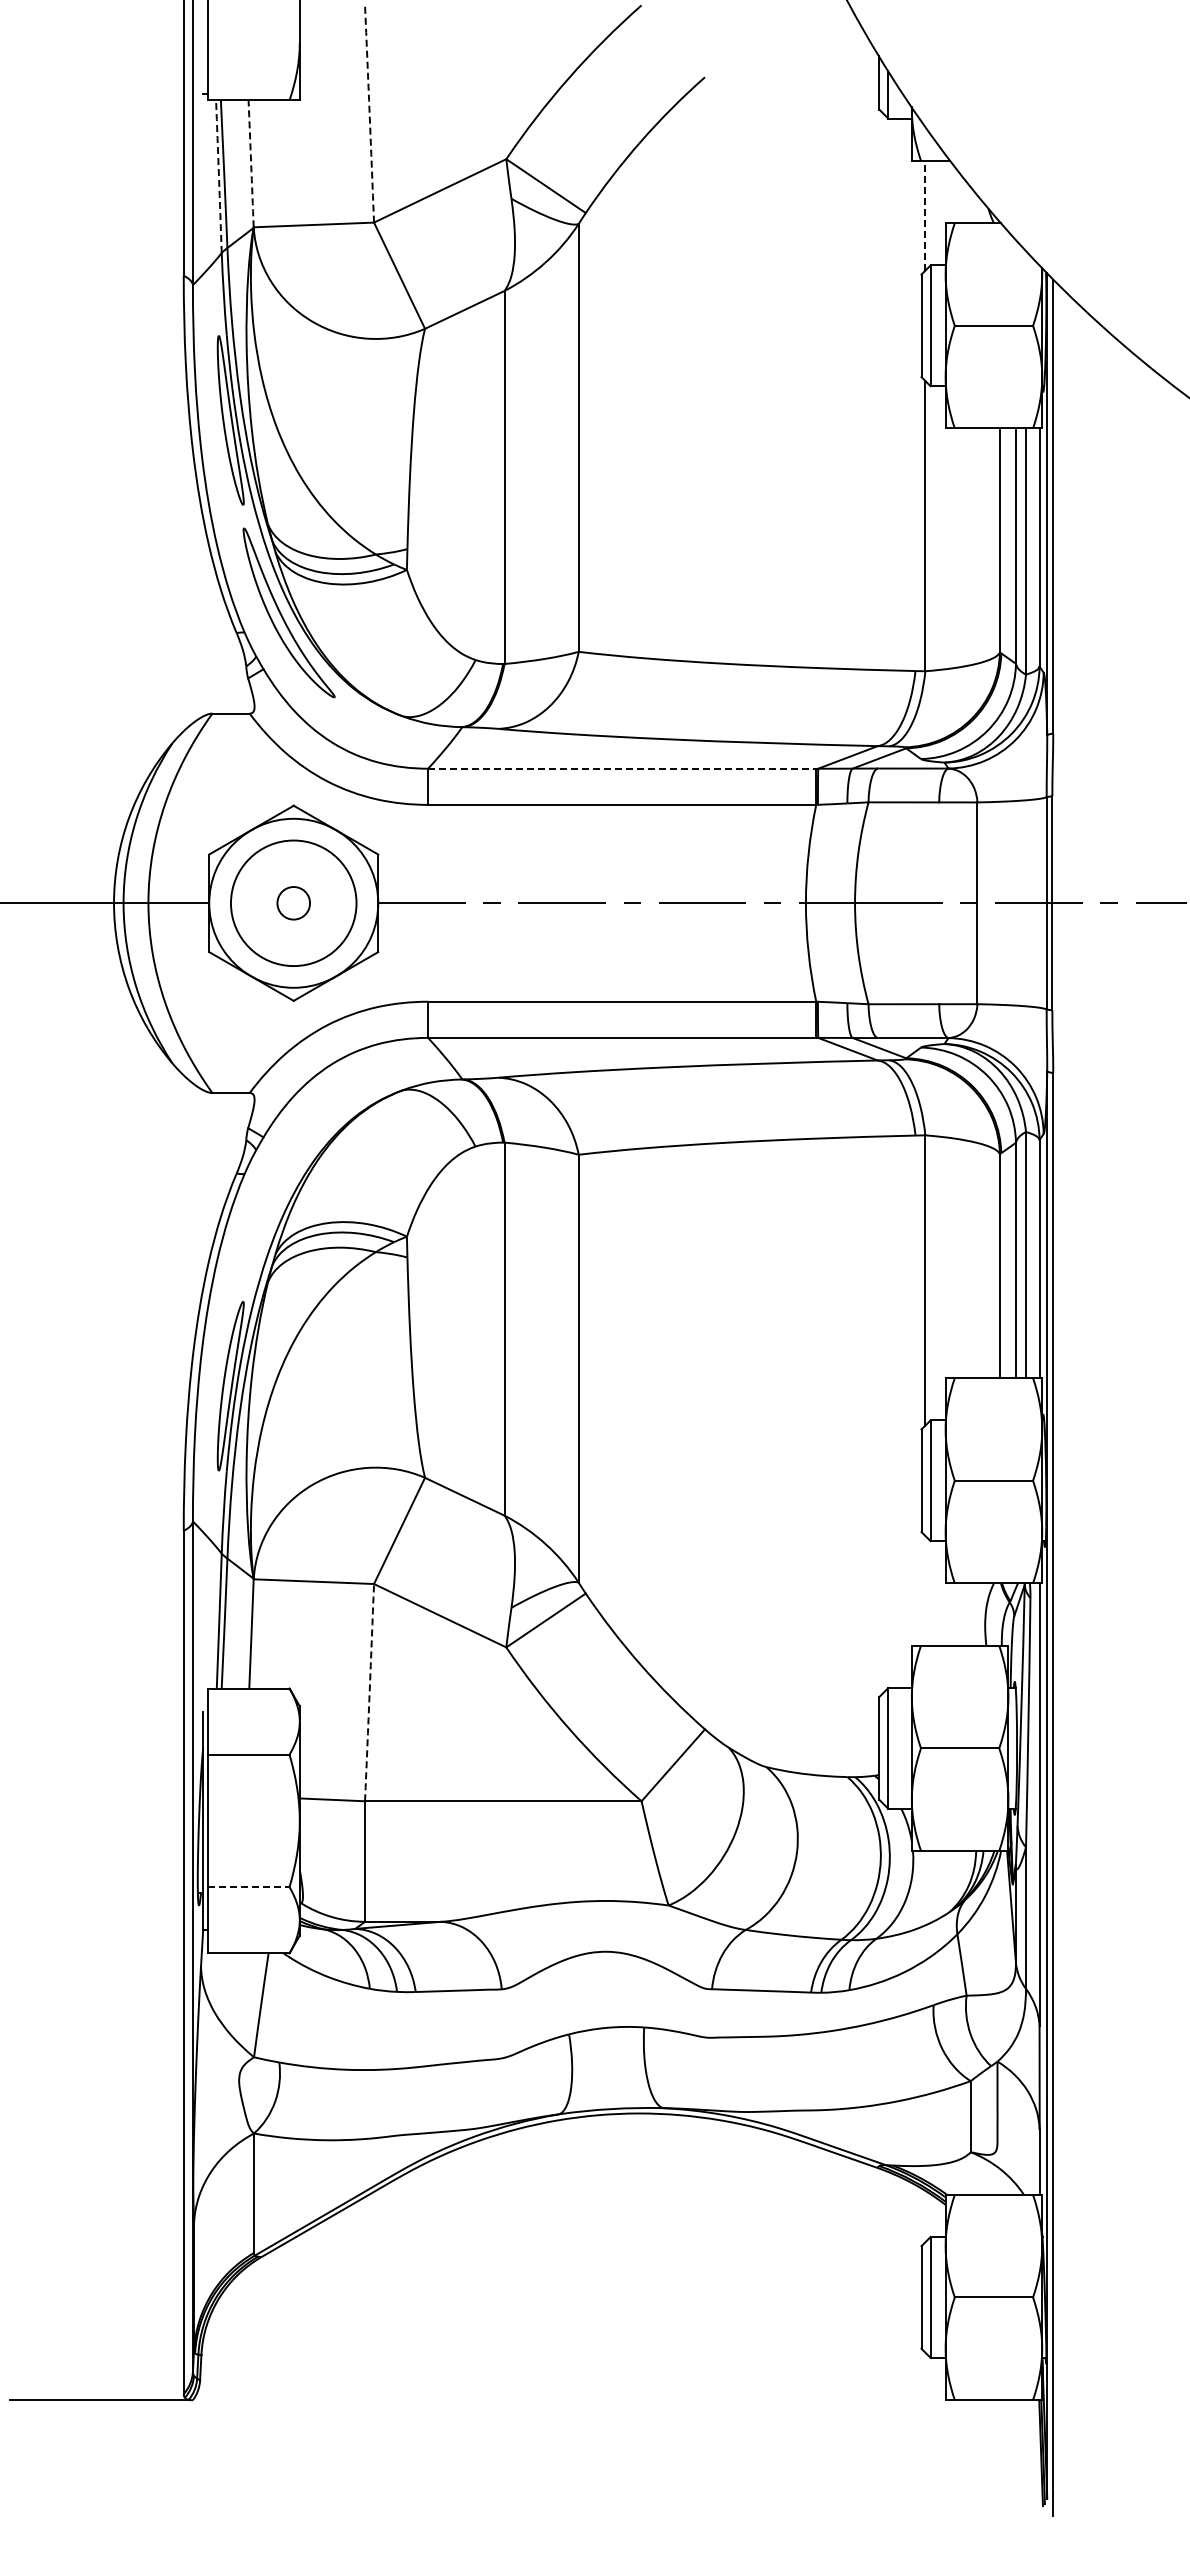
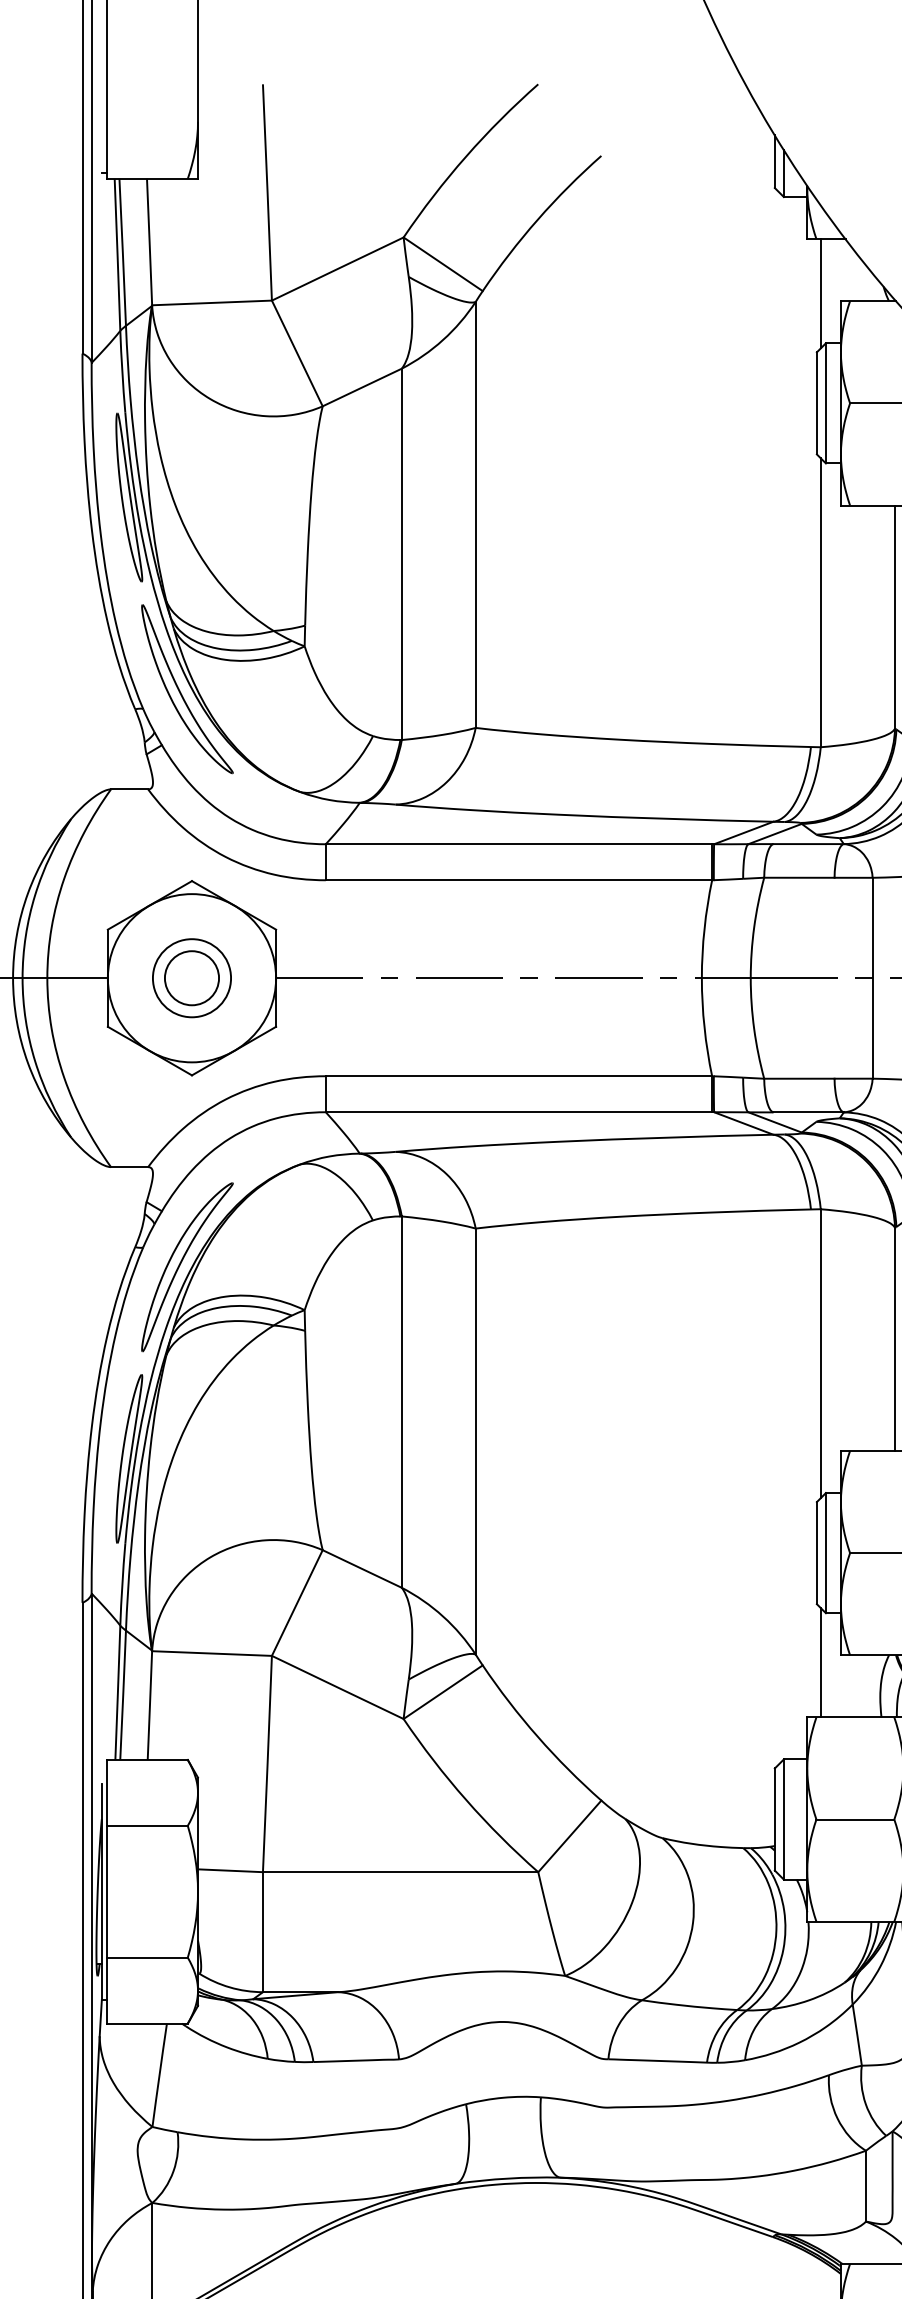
arc: (369, 113) -> (267, 191), dashed -> solid
arc: (251, 163) -> (149, 241), dashed -> solid
arc: (218, 176) -> (117, 254), dashed -> solid
line: (925, 215) -> (820, 293), dashed -> solid
line: (622, 768) -> (519, 844), dashed -> solid
circle: (293, 903) -> (191, 978), size x0.62
circle: (293, 903) -> (191, 978), size x1.67
part: (282, 1191) -> (180, 1265), added
line: (925, 1590) -> (820, 1662), added
arc: (369, 1692) -> (267, 1763), dashed -> solid
line: (248, 1887) -> (146, 1958), dashed -> solid

